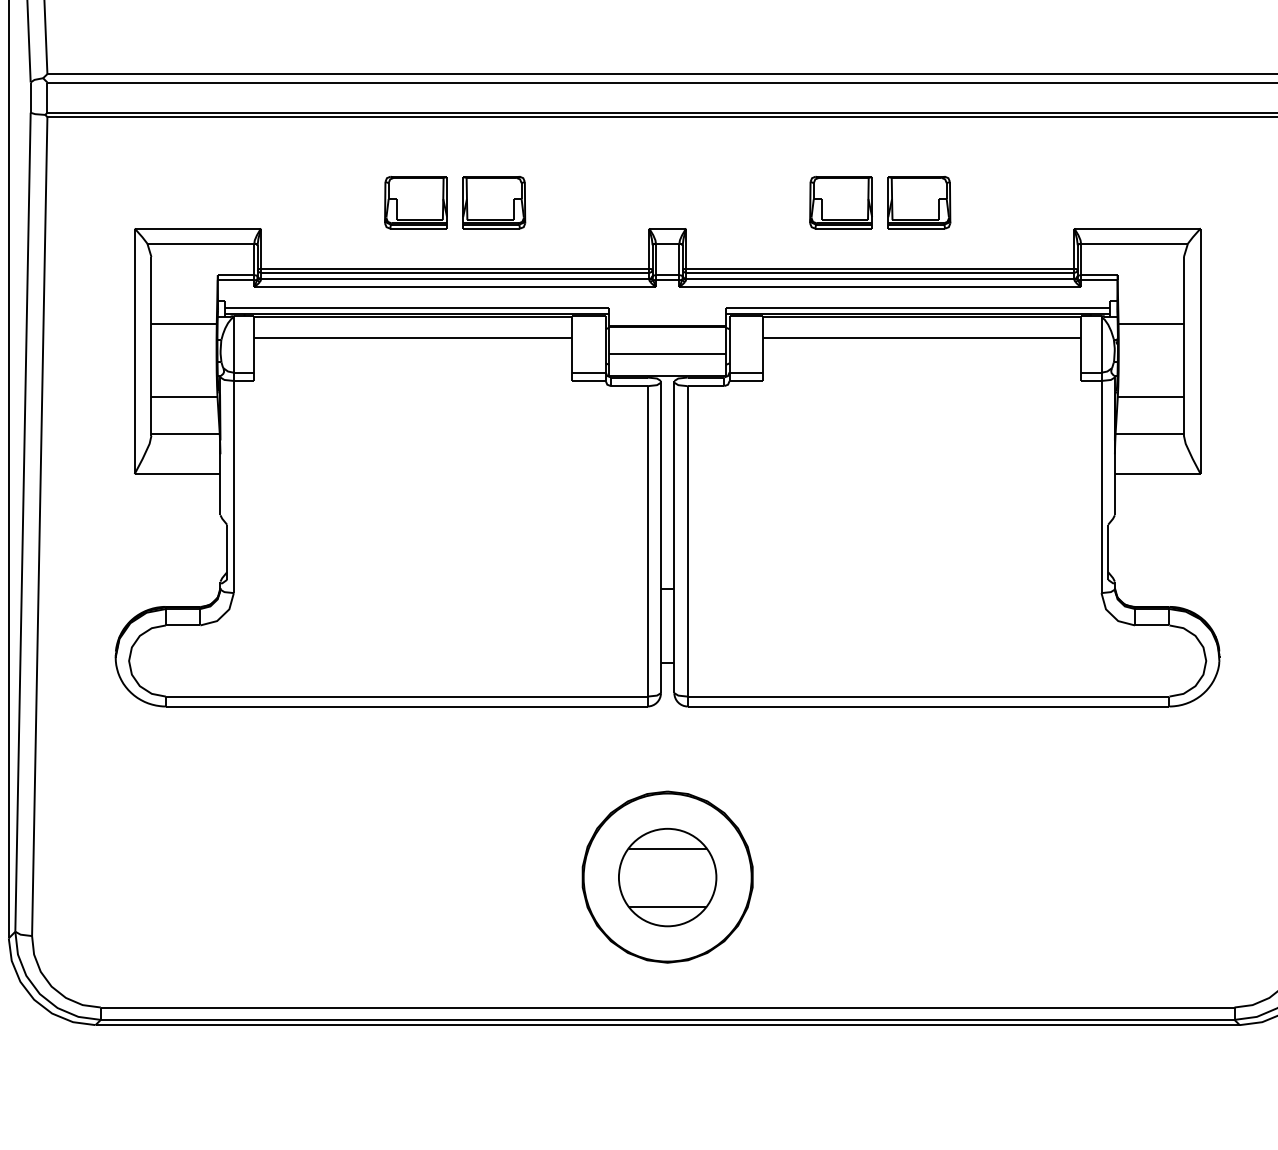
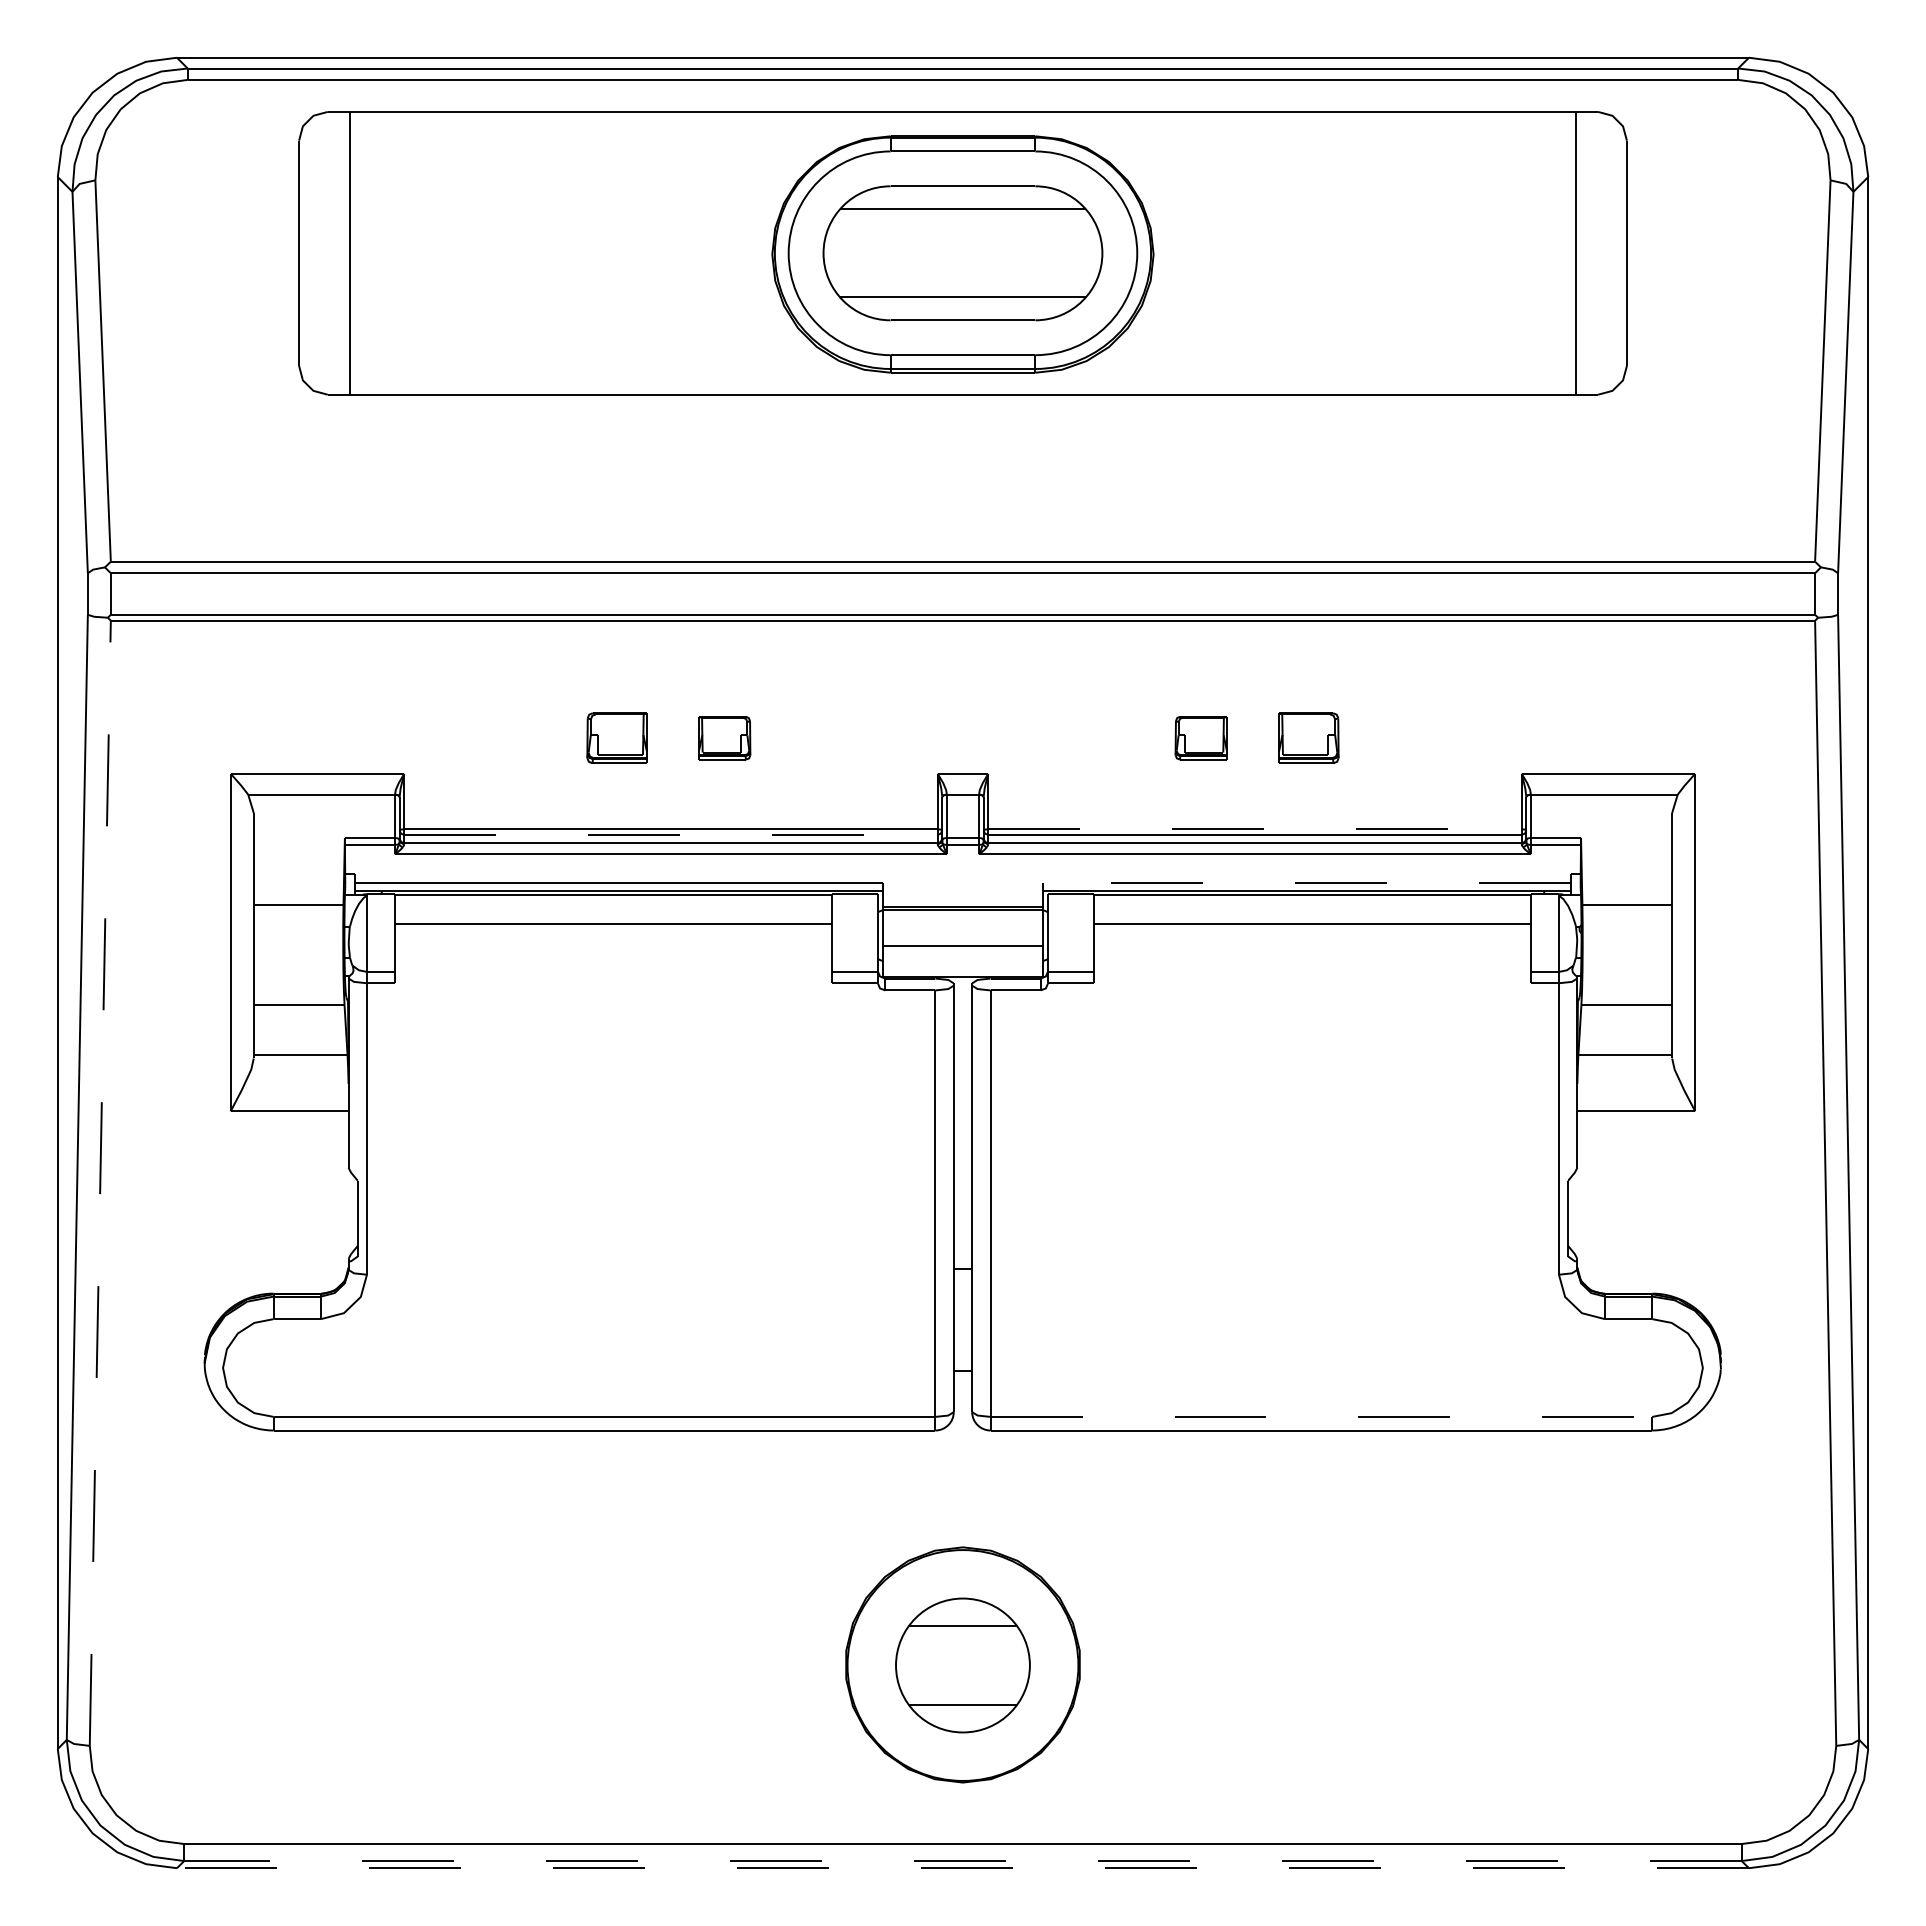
part: (415, 202) -> (616, 737), size x0.7
part: (494, 202) -> (724, 737), size x0.6
part: (840, 202) -> (1200, 737), size x0.6
part: (919, 202) -> (1308, 737), size x0.7
line: (879, 269) -> (1254, 829), solid -> dashed
line: (454, 272) -> (670, 834), solid -> dashed
line: (918, 308) -> (1307, 883), solid -> dashed
line: (39, 526) -> (100, 1183), solid -> dashed
line: (928, 696) -> (1321, 1416), solid -> dashed
line: (667, 1020) -> (962, 1861), solid -> dashed
line: (667, 1025) -> (962, 1868), solid -> dashed

